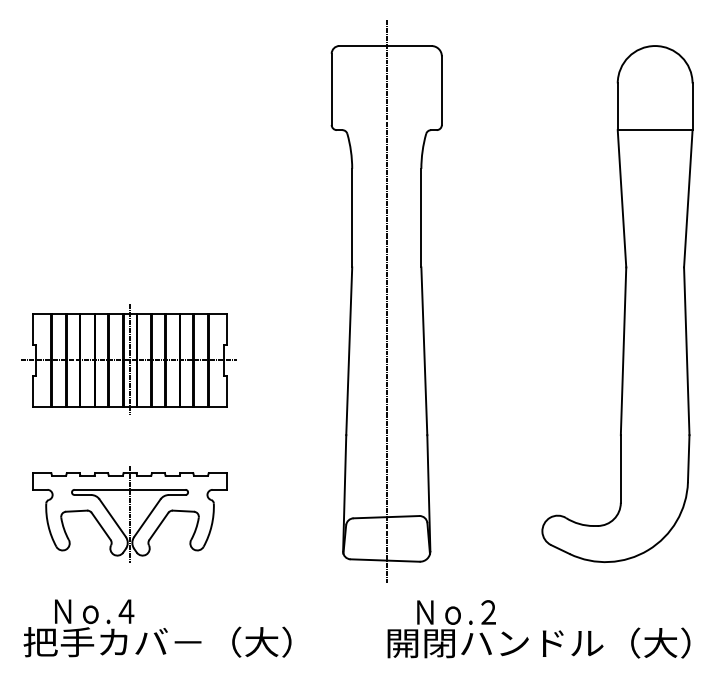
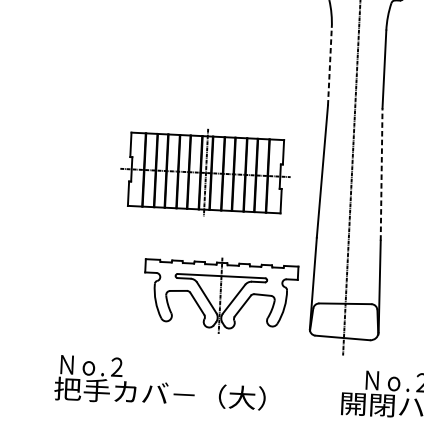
line: (352, 217) -> (330, 66), solid -> dashed
line: (424, 351) -> (381, 174), solid -> dashed
part: (128, 359) -> (204, 172), moved
part: (129, 514) -> (220, 295), moved
text: (82, 611) -> (102, 366), Ｎｏ.４ -> Ｎｏ.２

